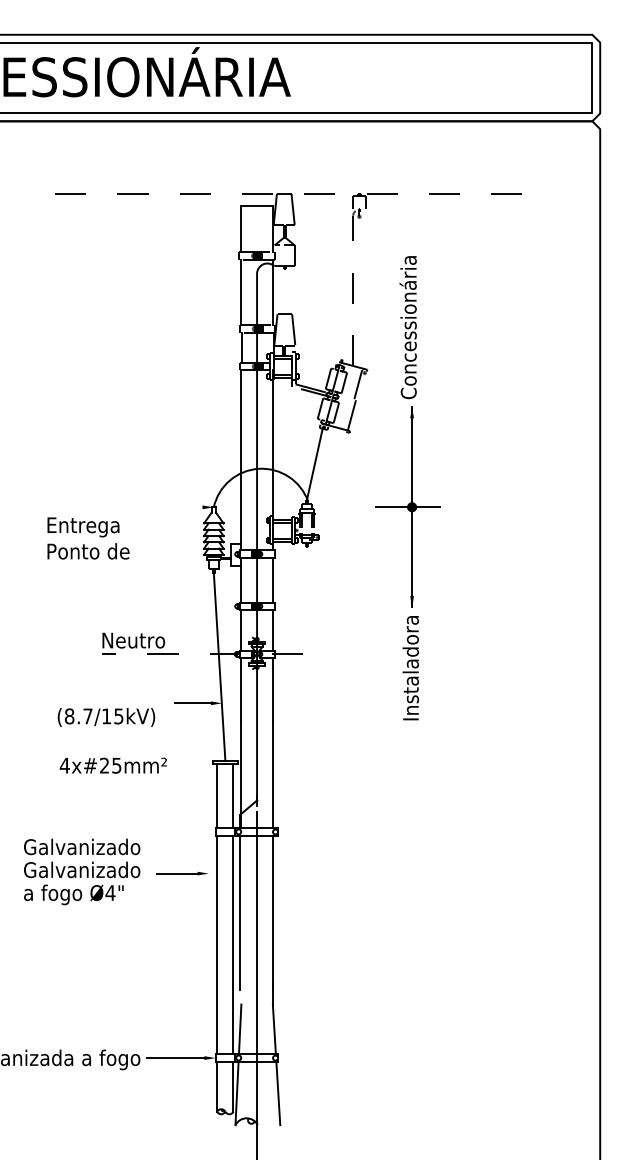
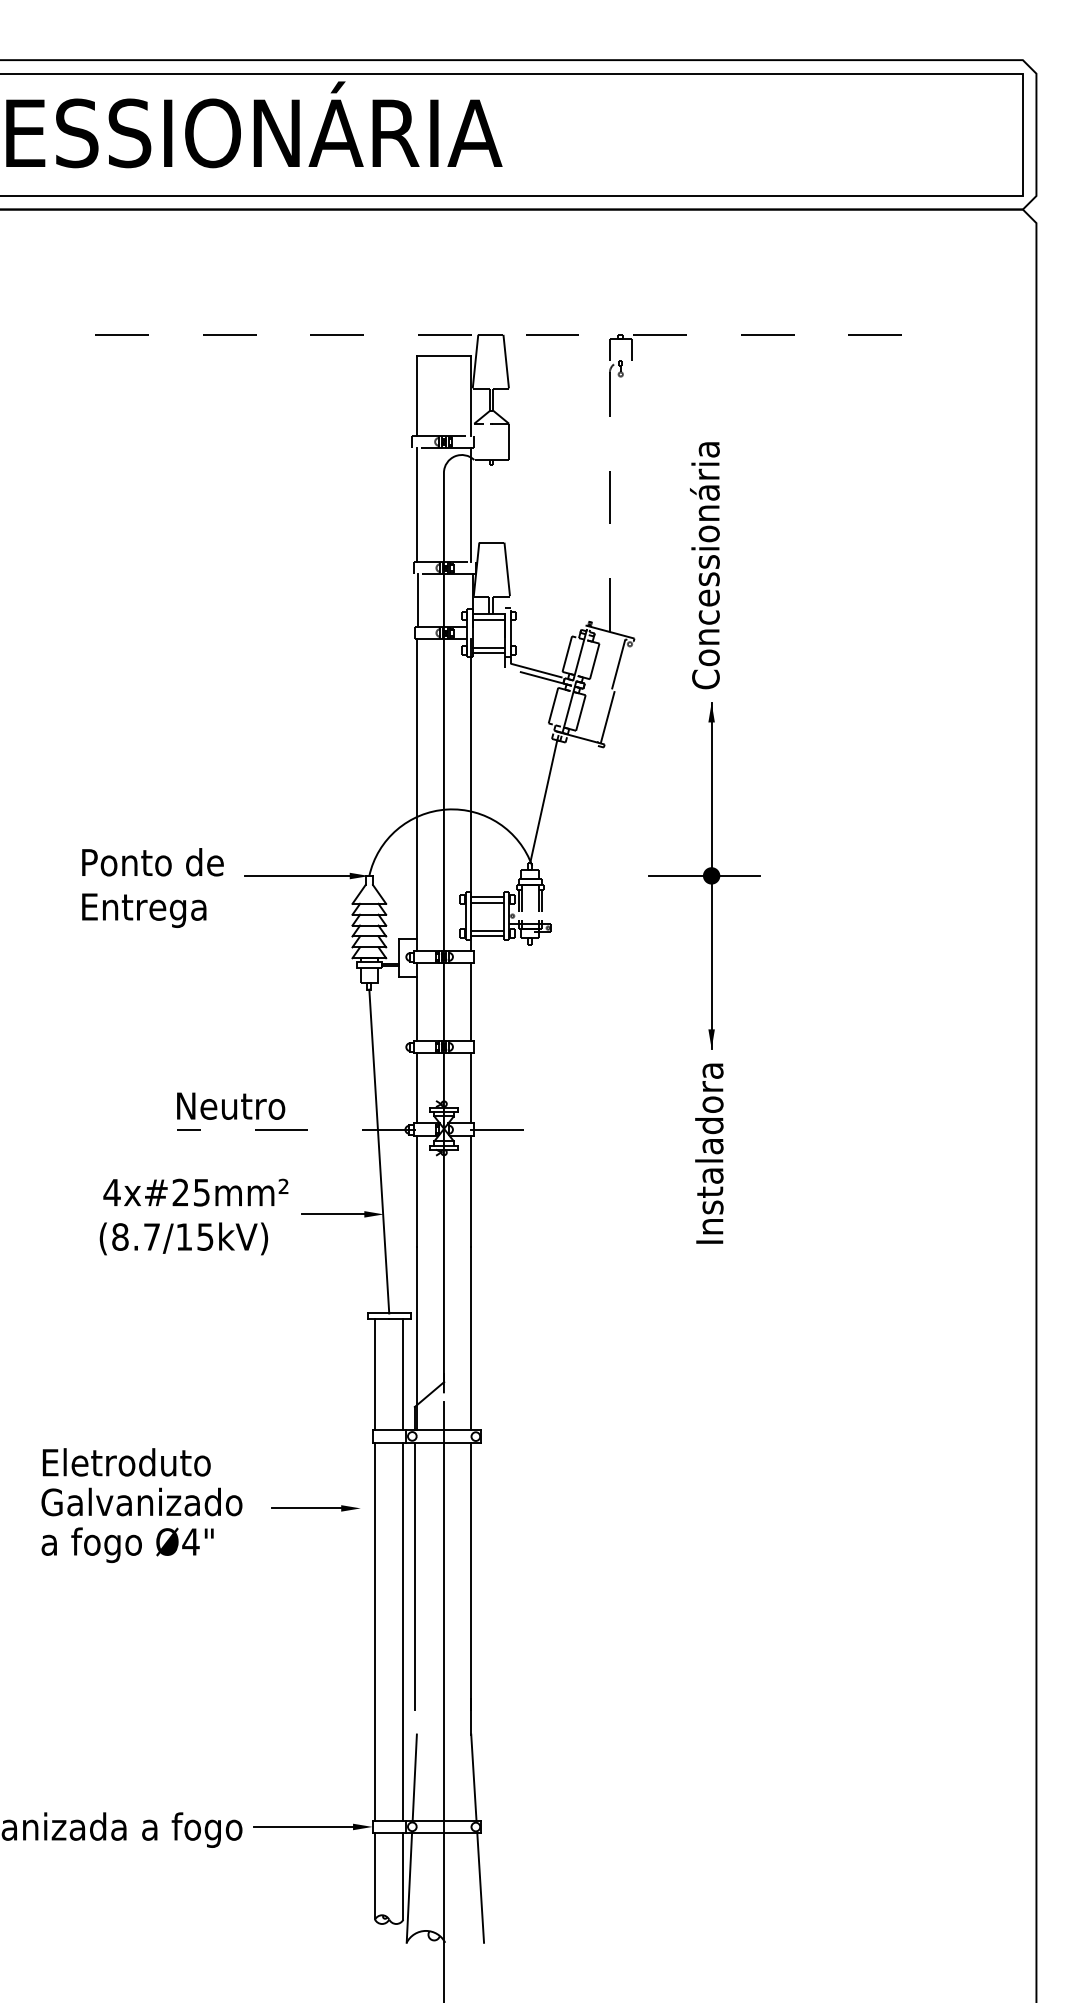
line: (171, 507) -> (296, 876), added
text: (88, 551) -> (152, 862), moved
text: (112, 765) -> (194, 1192), moved
text: (82, 846) -> (142, 1461), Galvanizado -> Eletroduto

